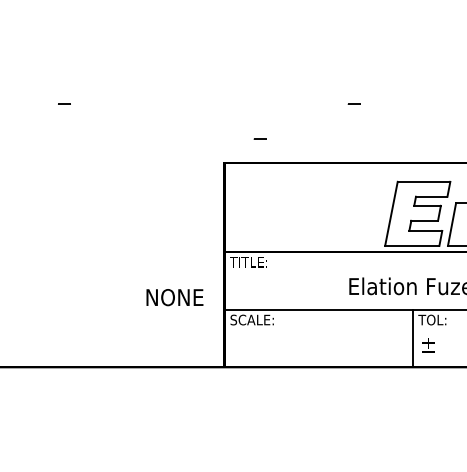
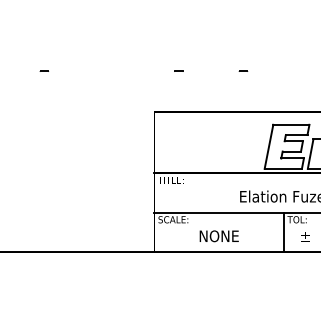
part: (259, 137) -> (178, 70), moved
text: (173, 297) -> (218, 236), moved
text: (428, 344) -> (305, 236), moved

